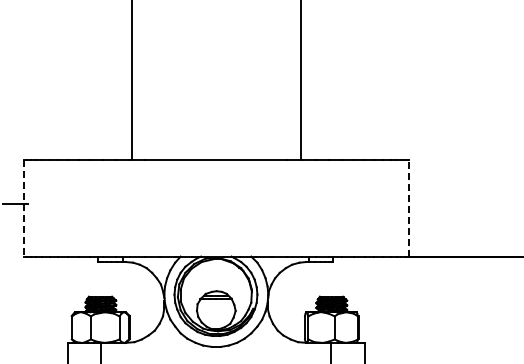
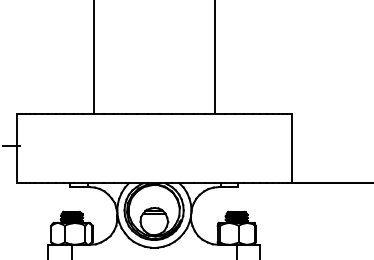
line: (408, 207) -> (291, 148), dashed -> solid
line: (23, 208) -> (16, 148), dashed -> solid

